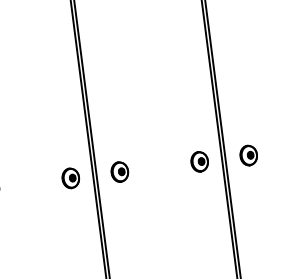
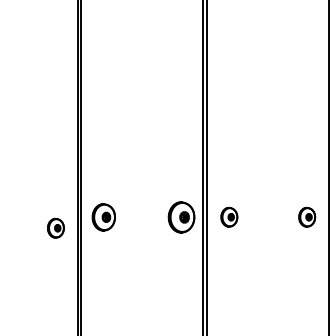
part: (199, 161) -> (181, 216), size x1.6
part: (119, 171) -> (103, 216), size x1.4
part: (70, 177) -> (55, 227), moved

